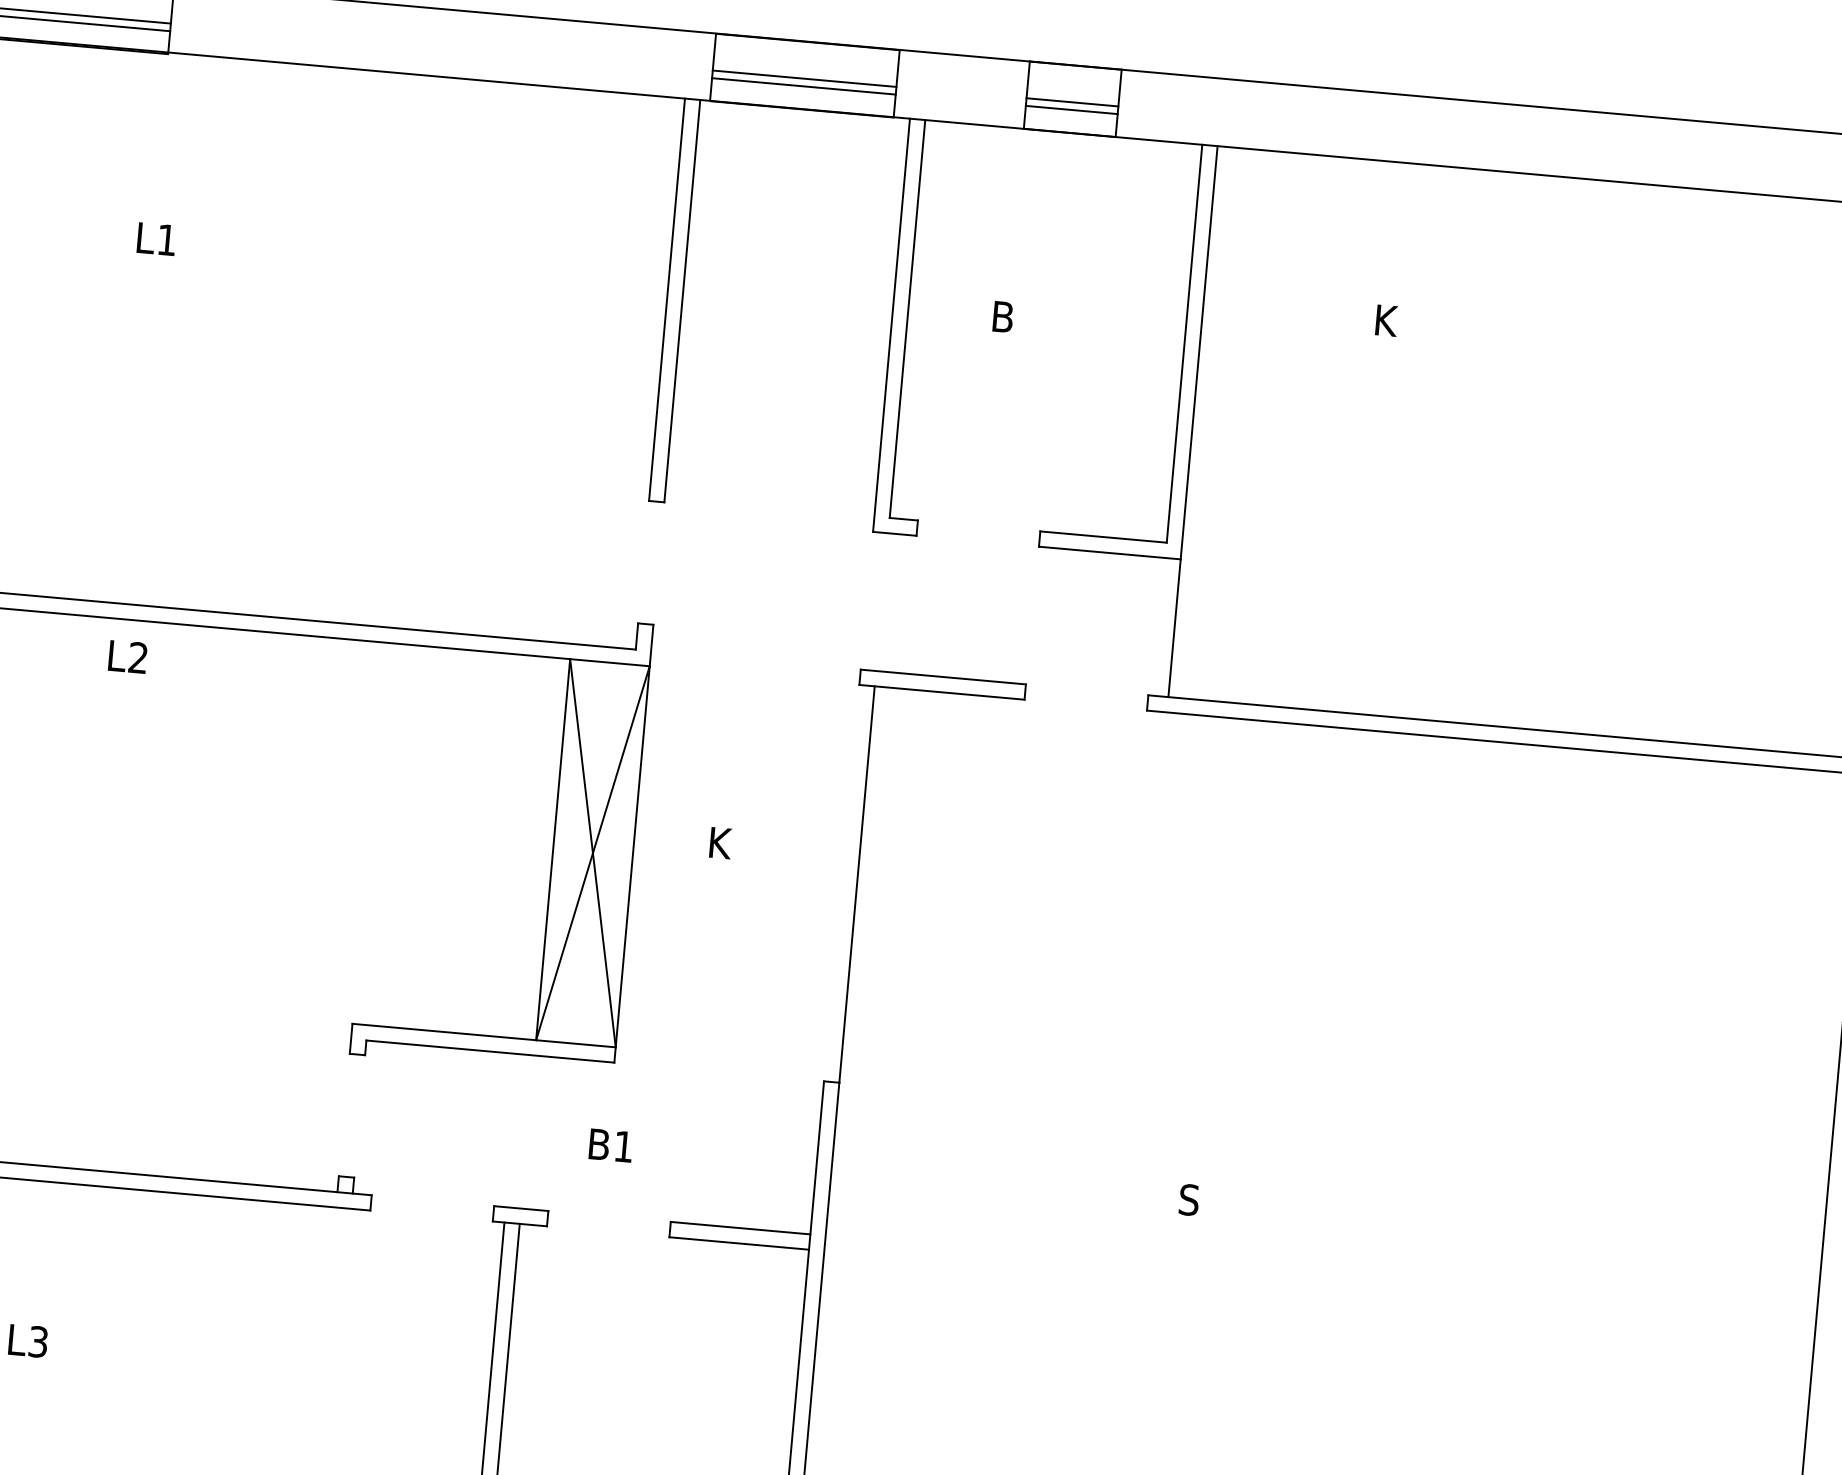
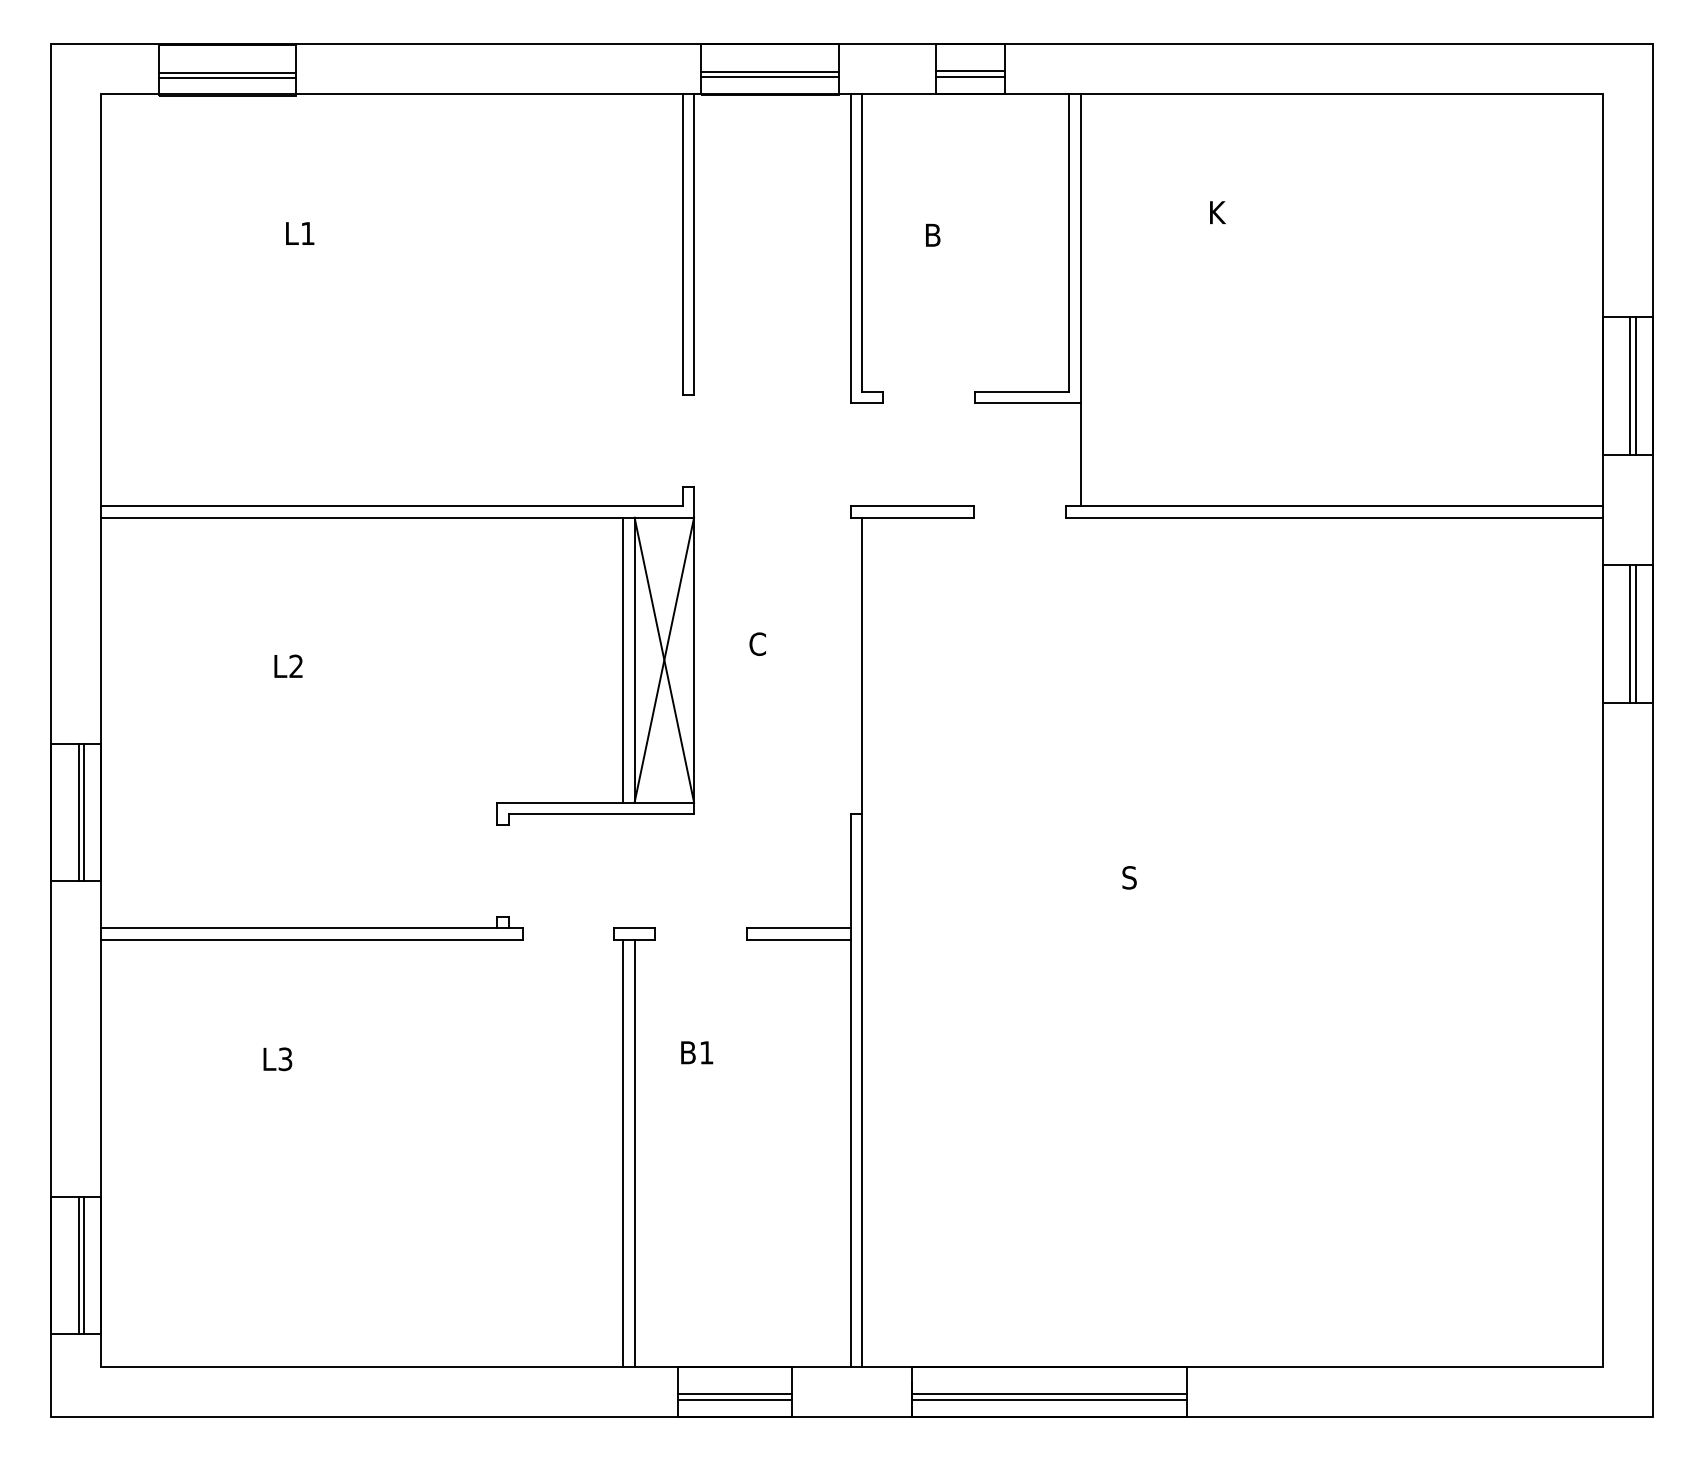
text: (128, 655) -> (288, 665), moved
text: (719, 842) -> (757, 643), K -> C
line: (538, 847) -> (623, 659), added
text: (611, 1145) -> (697, 1052), moved

